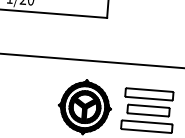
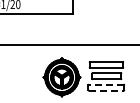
line: (145, 122) -> (105, 84), solid -> dashed
line: (146, 130) -> (106, 90), solid -> dashed

